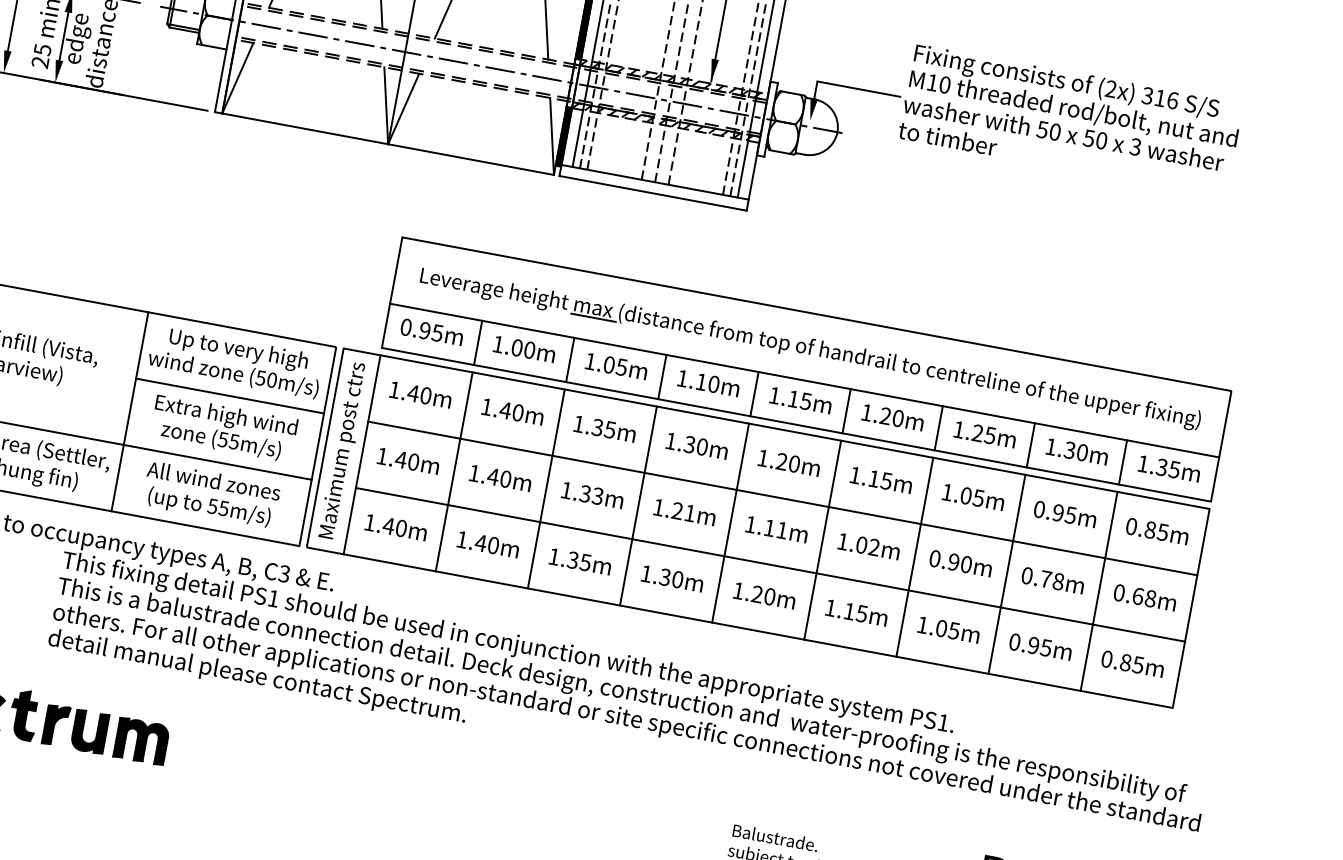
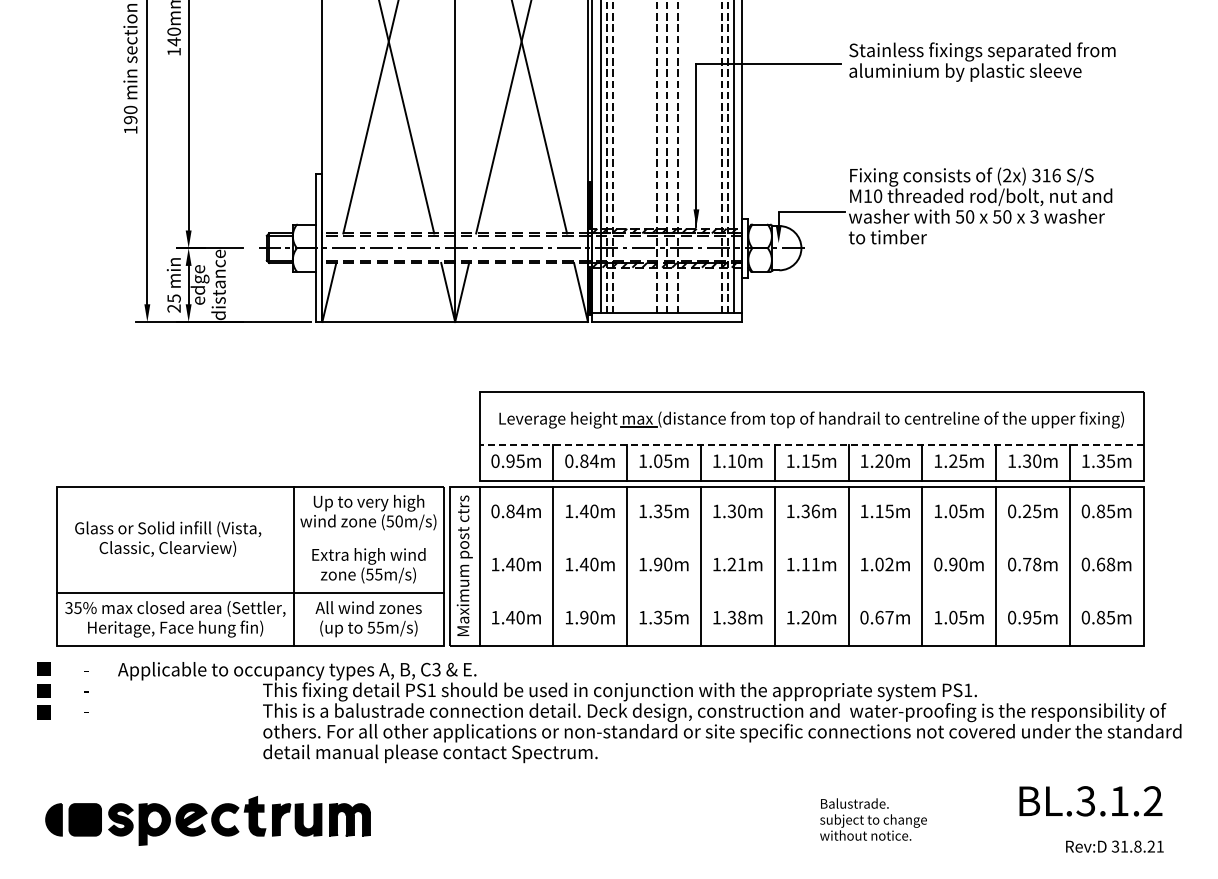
text: (513, 347) -> (581, 461), 1.00m -> 0.84m
line: (804, 380) -> (811, 445), solid -> dashed
text: (410, 393) -> (508, 511), 1.40m -> 0.84m
line: (229, 395) -> (368, 539), removed
text: (787, 462) -> (810, 511), 1.20m -> 1.36m
text: (592, 495) -> (663, 564), 1.33m -> 1.90m
line: (782, 498) -> (811, 539), removed
text: (1058, 513) -> (1027, 511), 0.95m -> 0.25m
text: (479, 542) -> (583, 617), 1.40m -> 1.90m
line: (770, 564) -> (811, 592), removed
text: (678, 579) -> (742, 617), 1.30m -> 1.38m
text: (845, 610) -> (876, 617), 1.15m -> 0.67m

